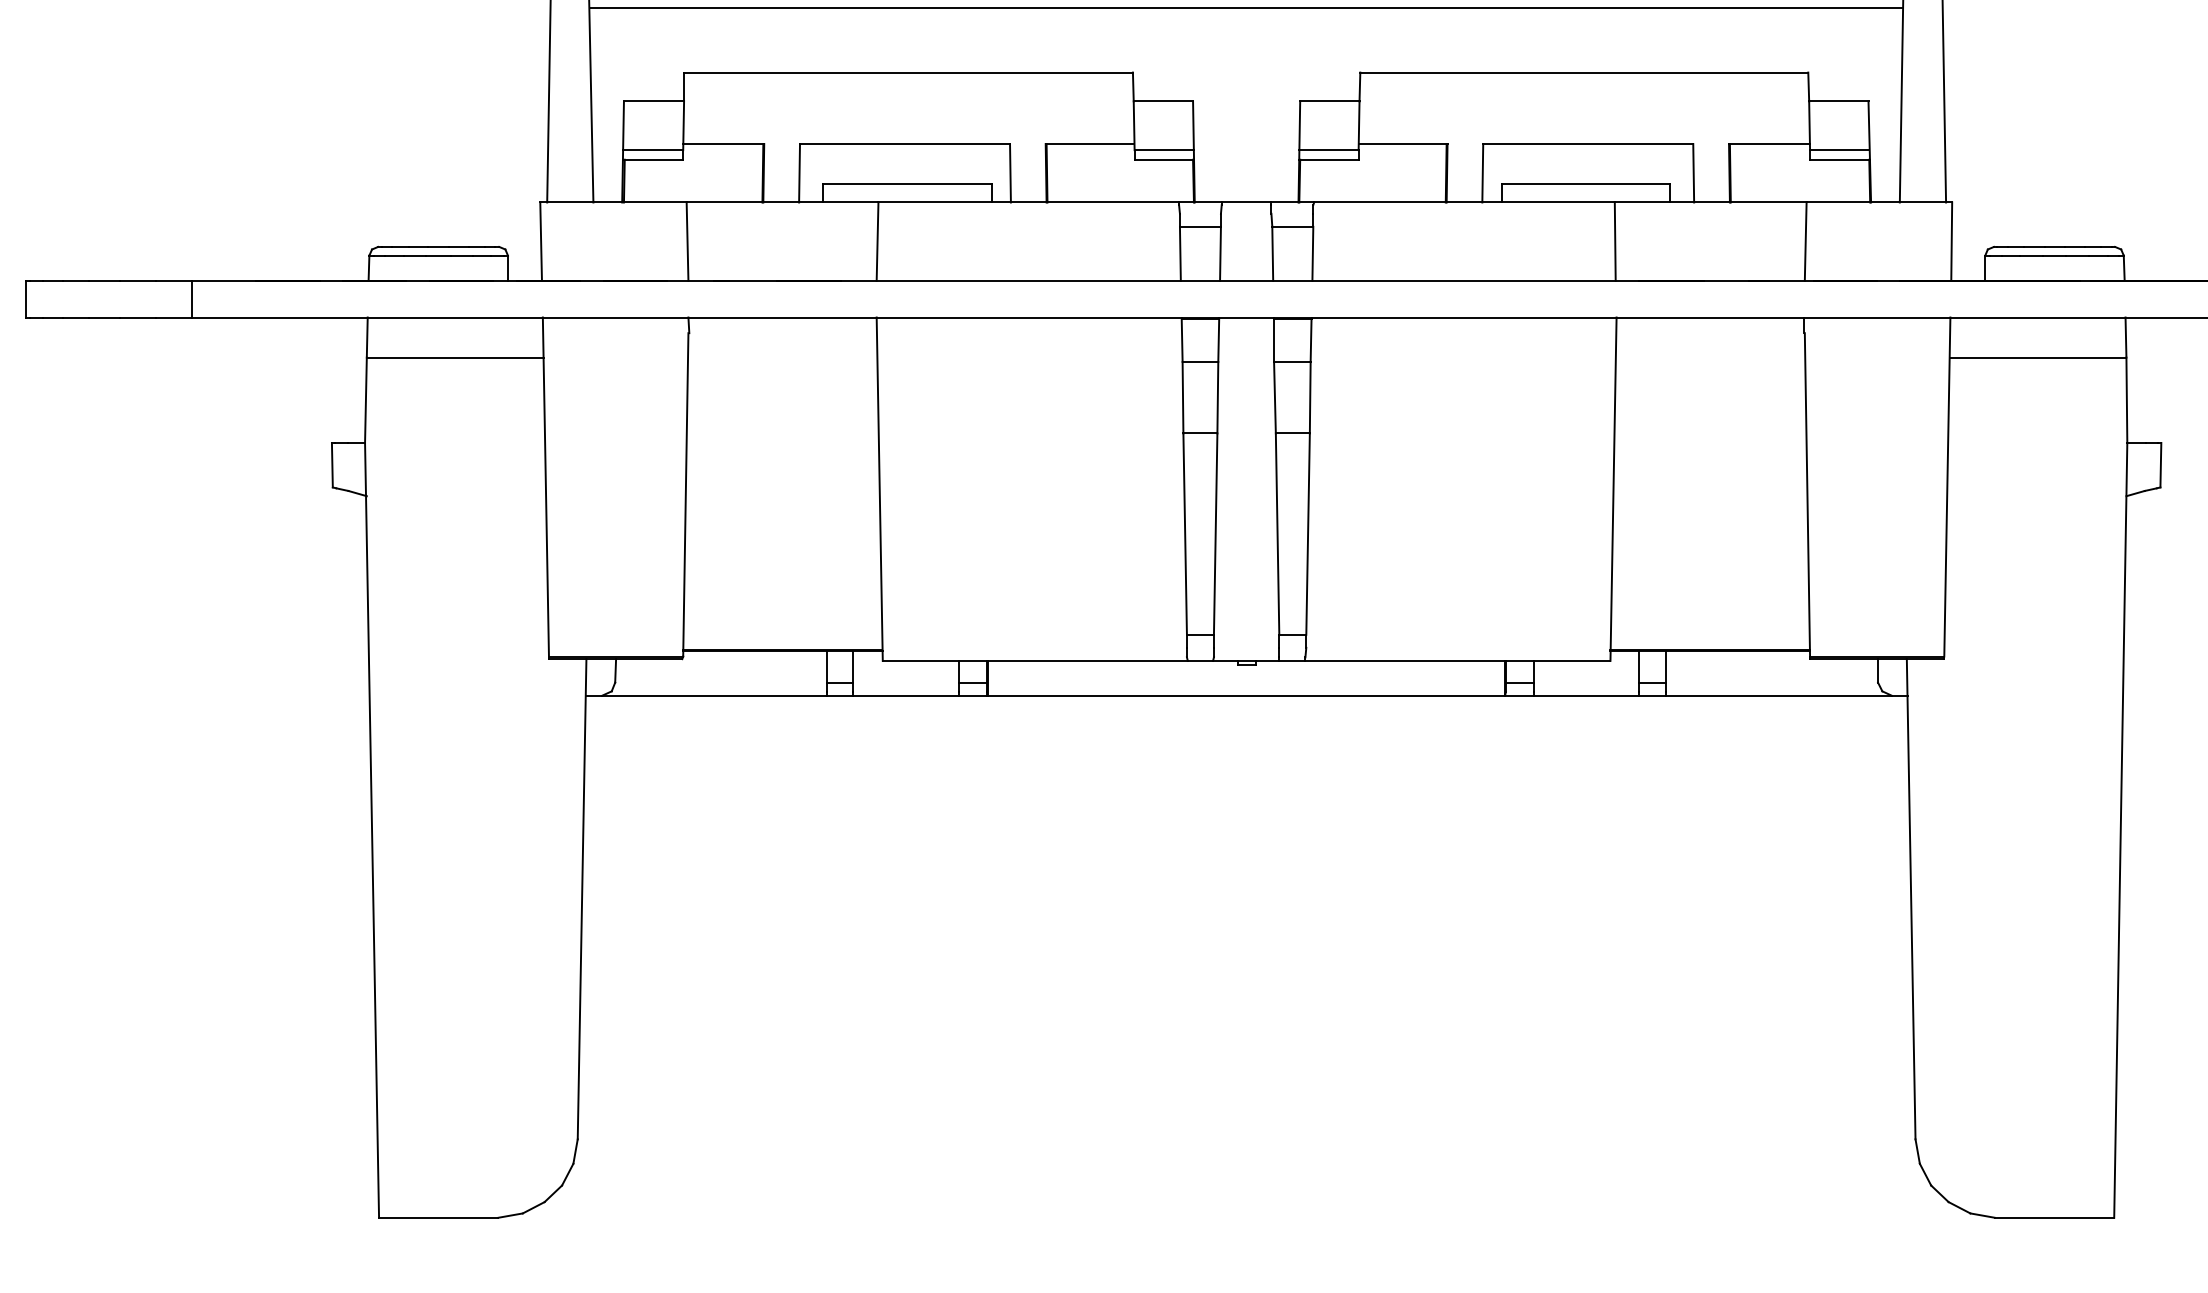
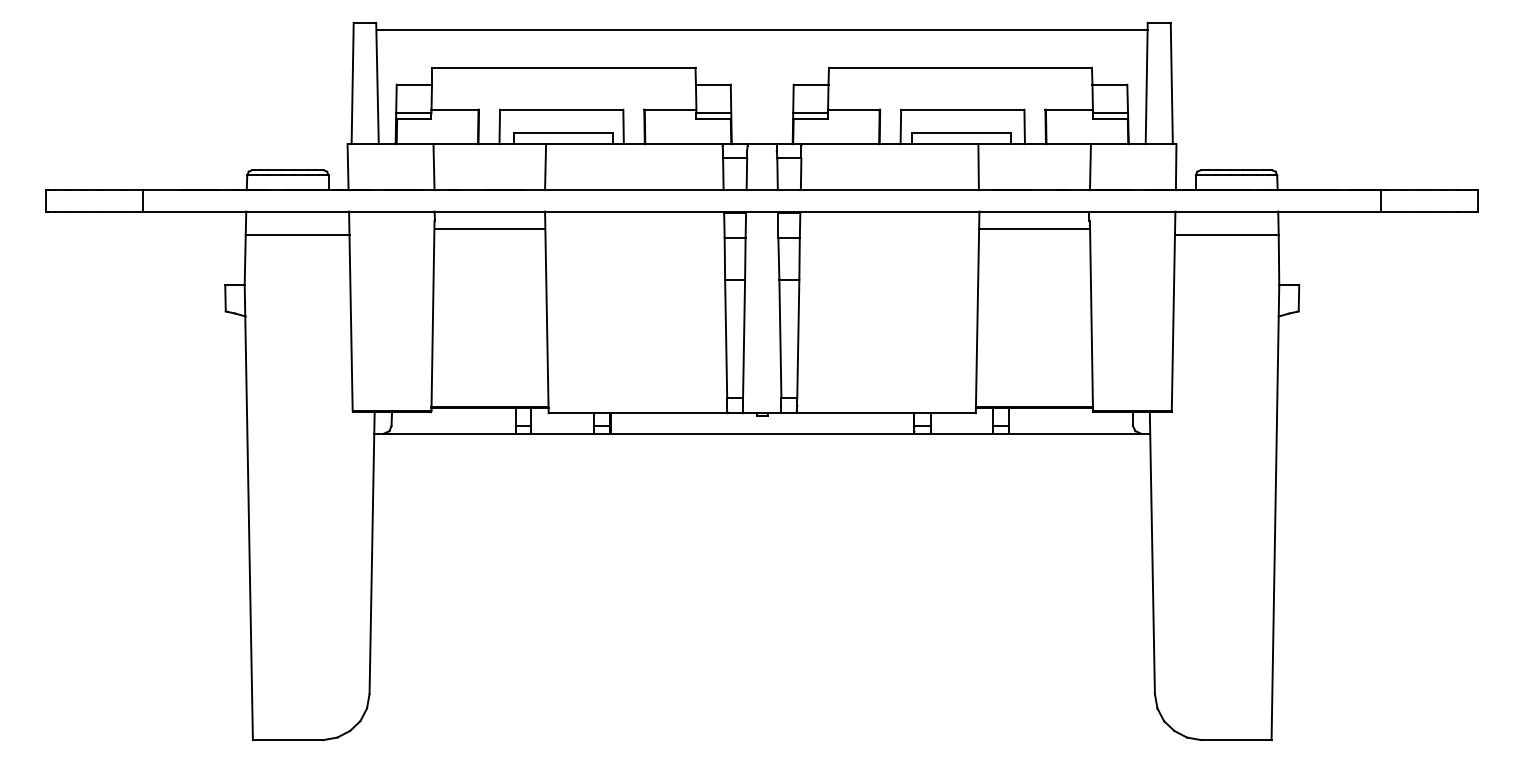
line: (782, 346) -> (489, 228), added
line: (1708, 346) -> (1033, 228), added

